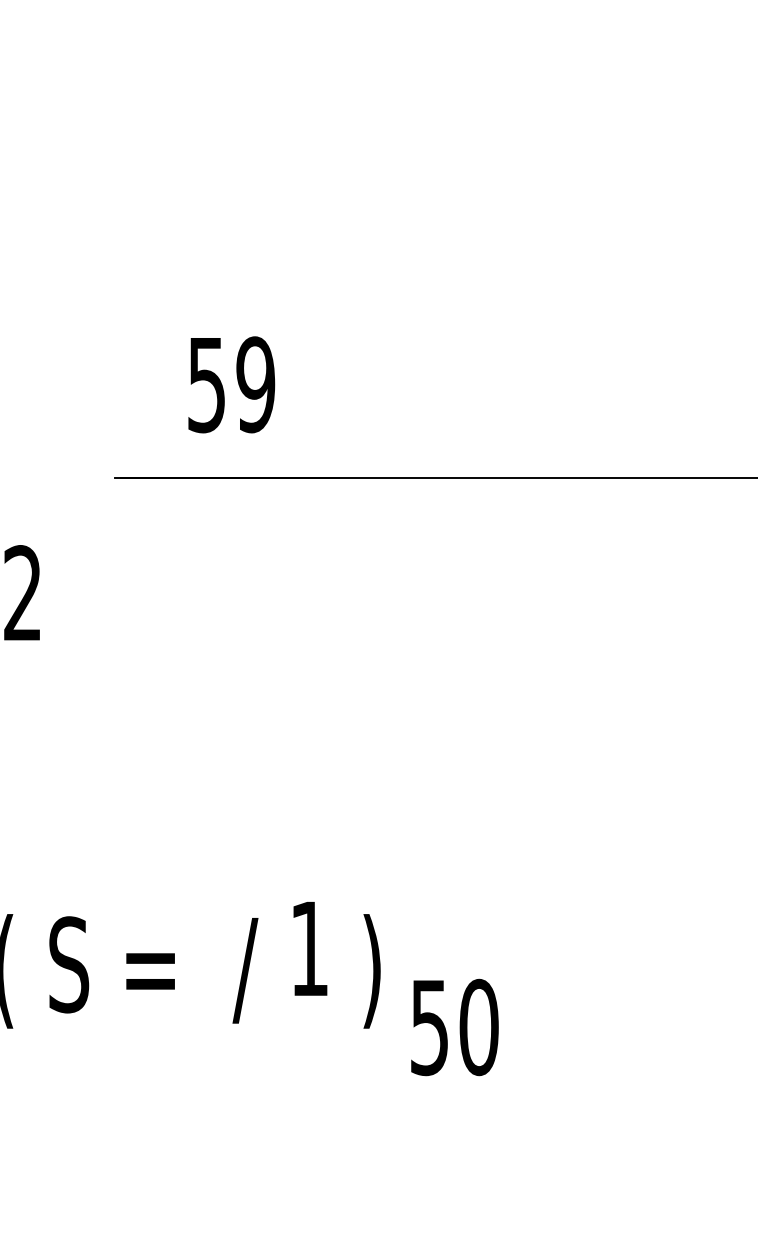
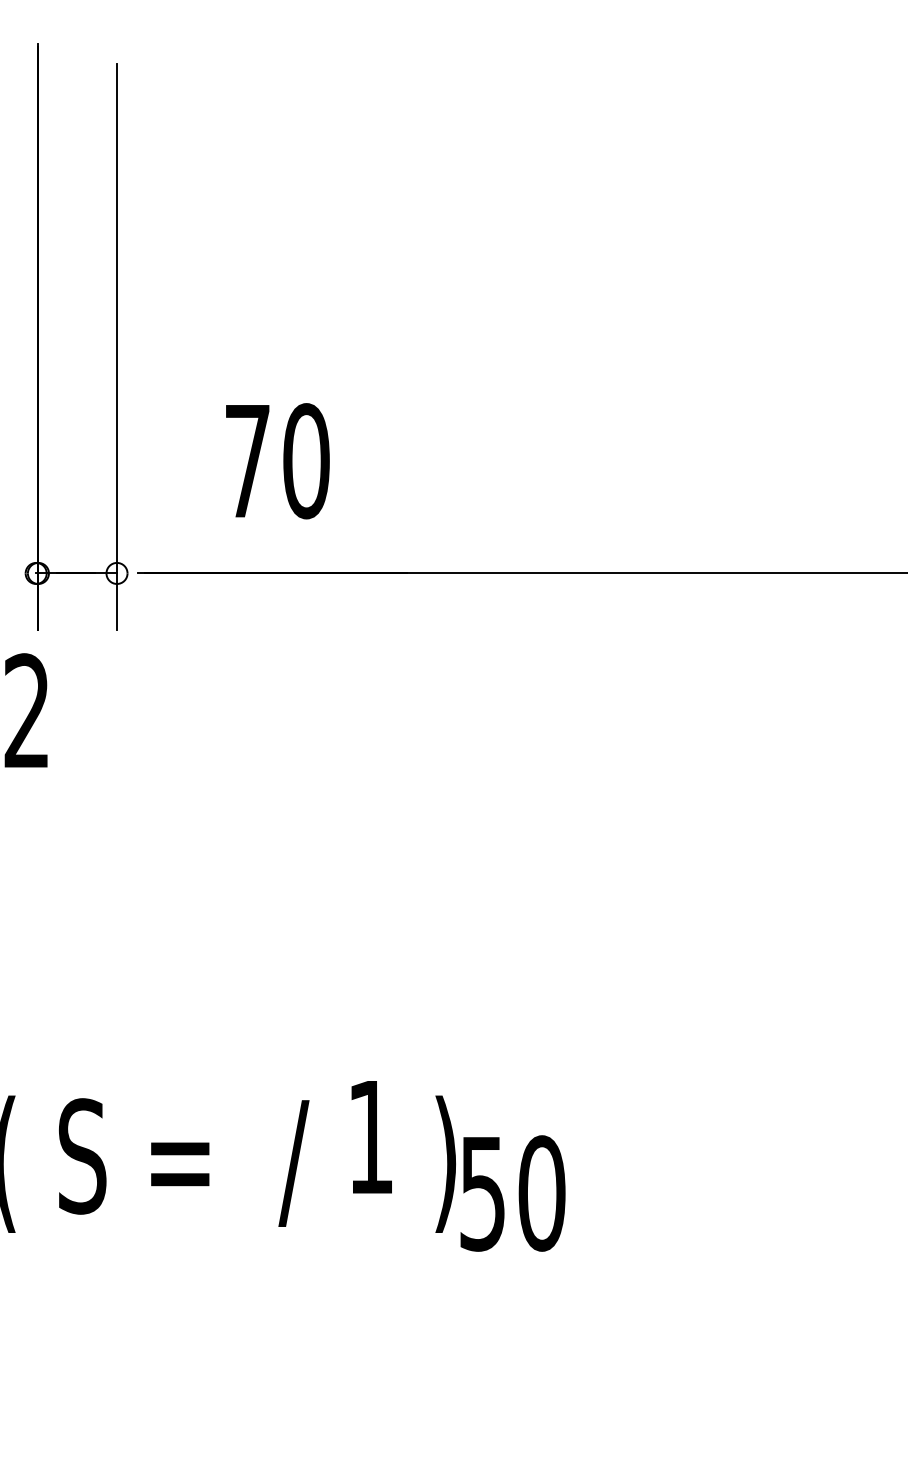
part: (32, 280) -> (38, 336), added
text: (231, 385) -> (277, 461), 59 -> 70
text: (454, 1027) -> (512, 1193), moved

